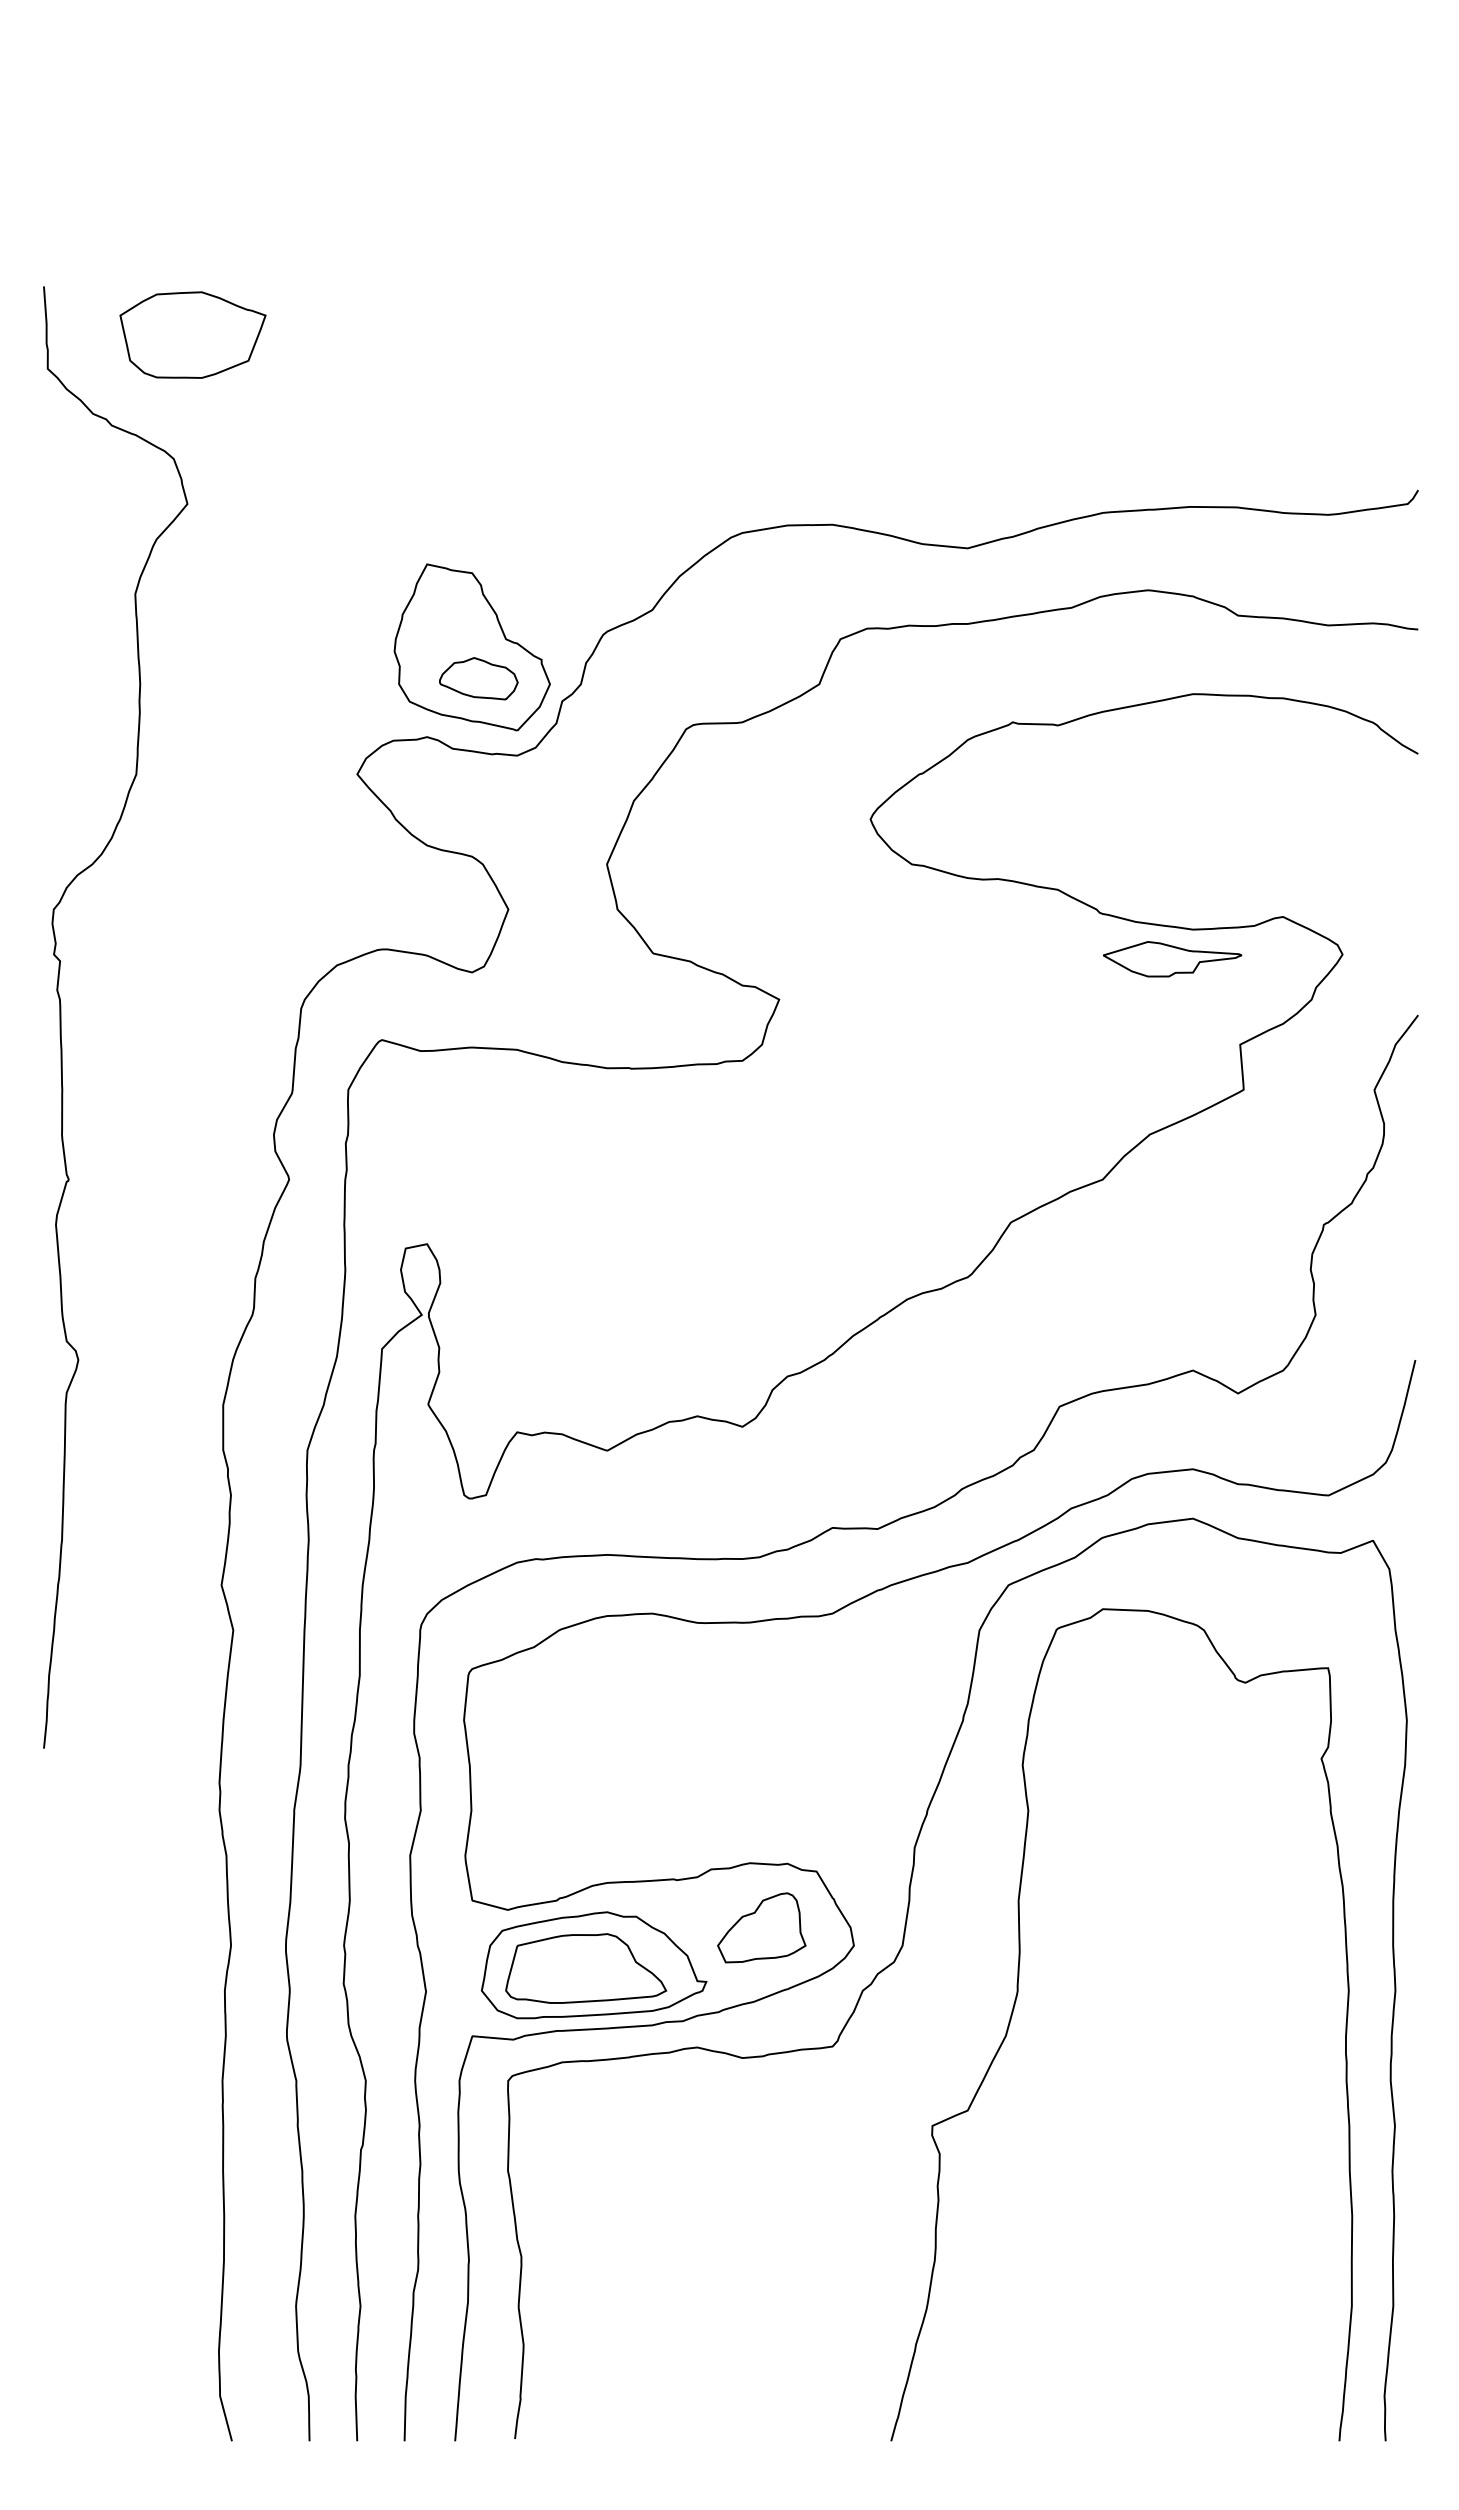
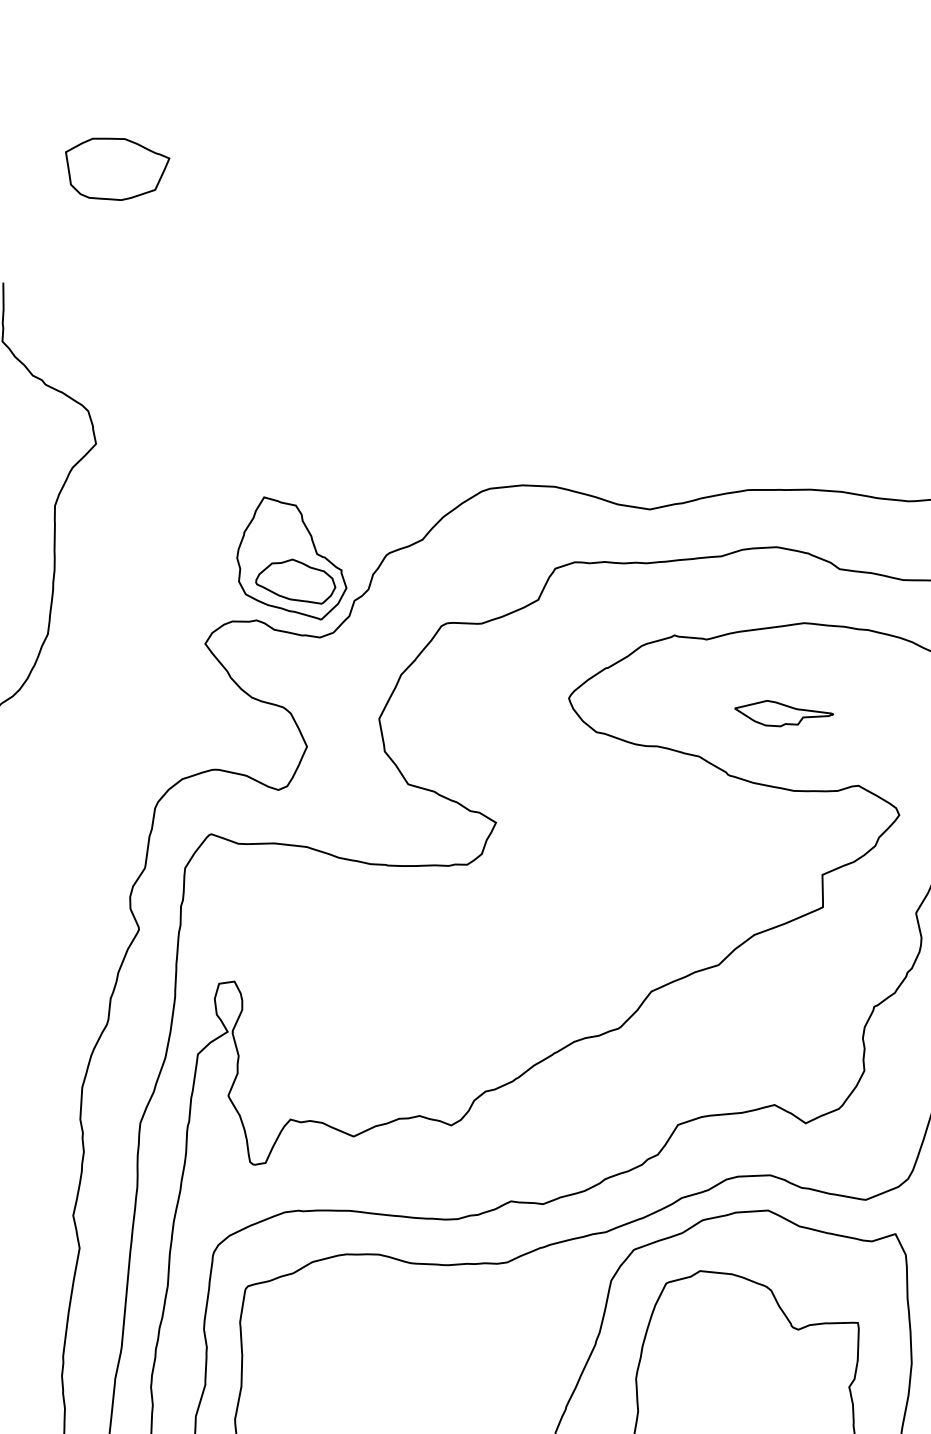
part: (192, 334) -> (116, 168), moved
part: (478, 678) -> (295, 580), size x1.43
part: (1172, 959) -> (783, 714), moved

